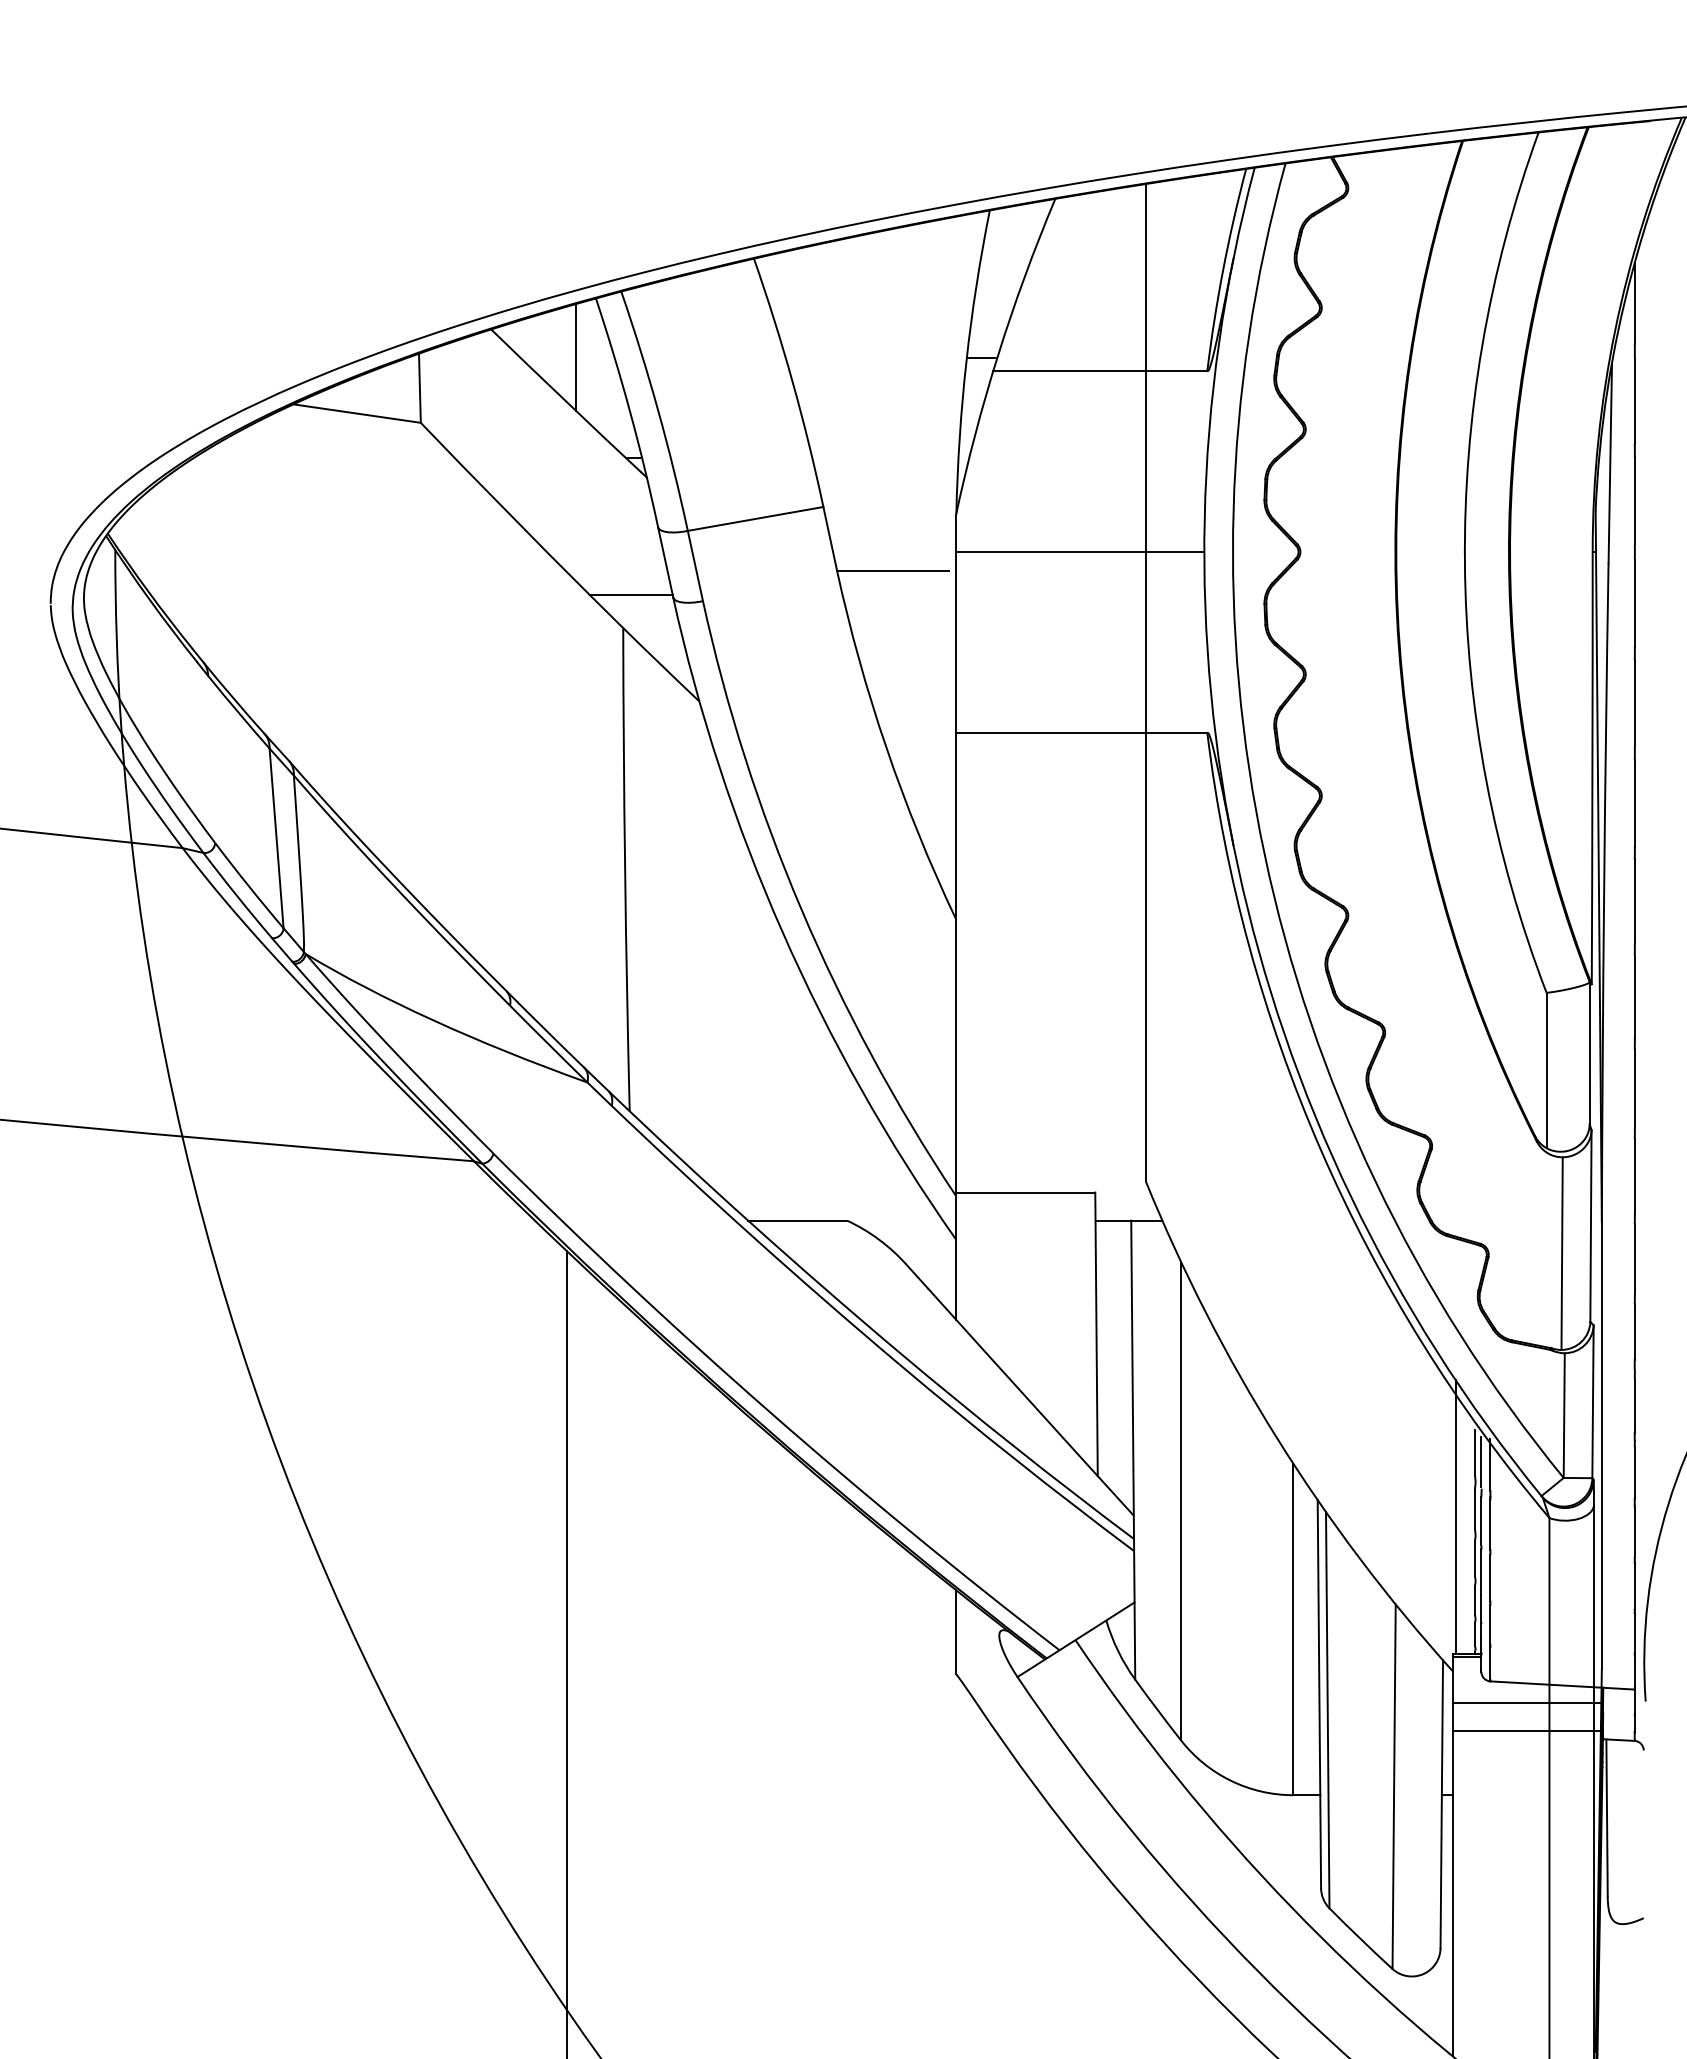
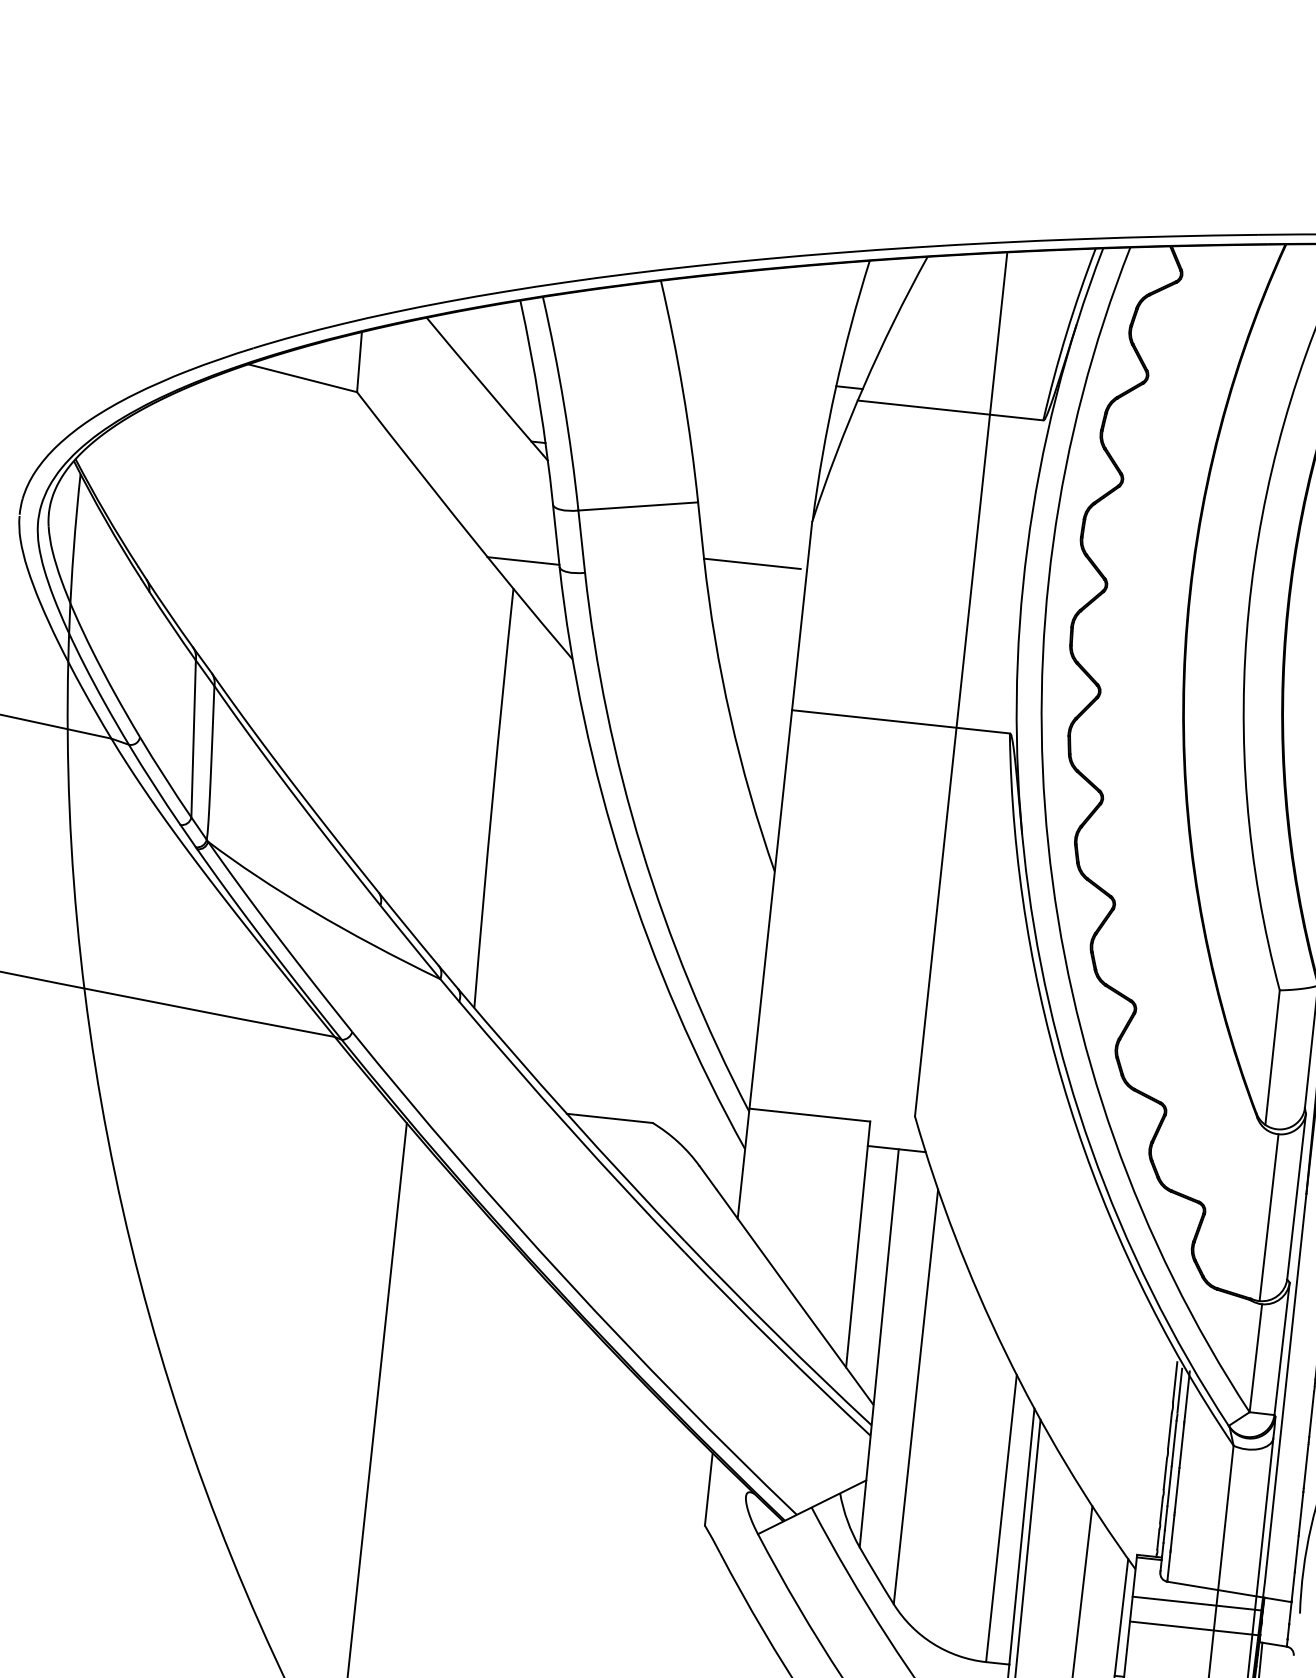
line: (576, 357) -> (498, 349), removed
line: (1079, 552) -> (915, 565), removed
line: (1455, 1517) -> (1152, 1436), removed

